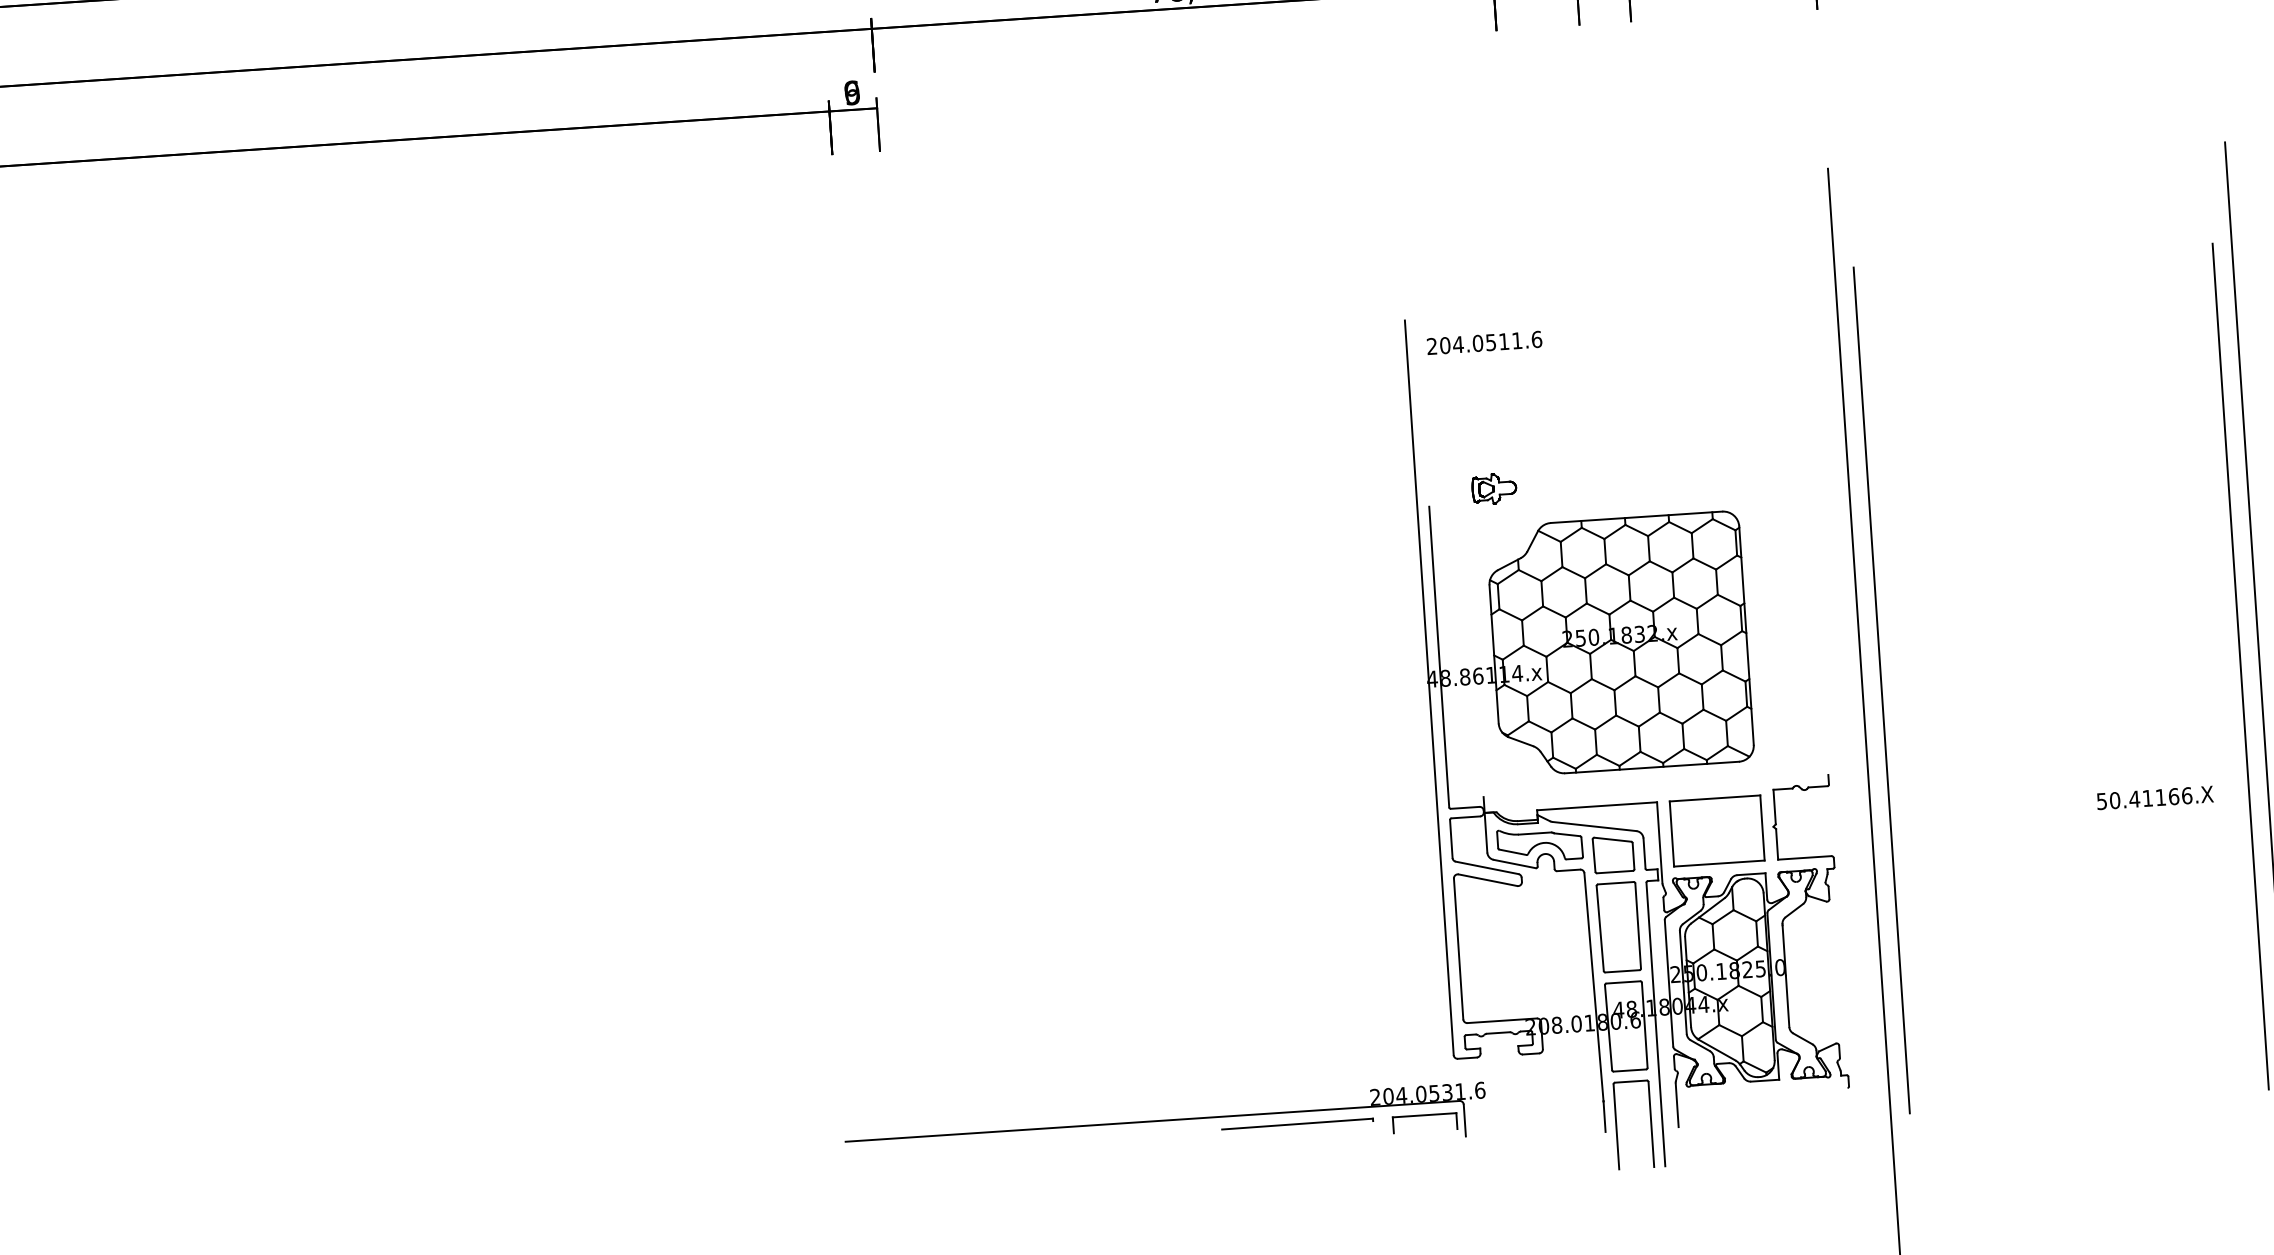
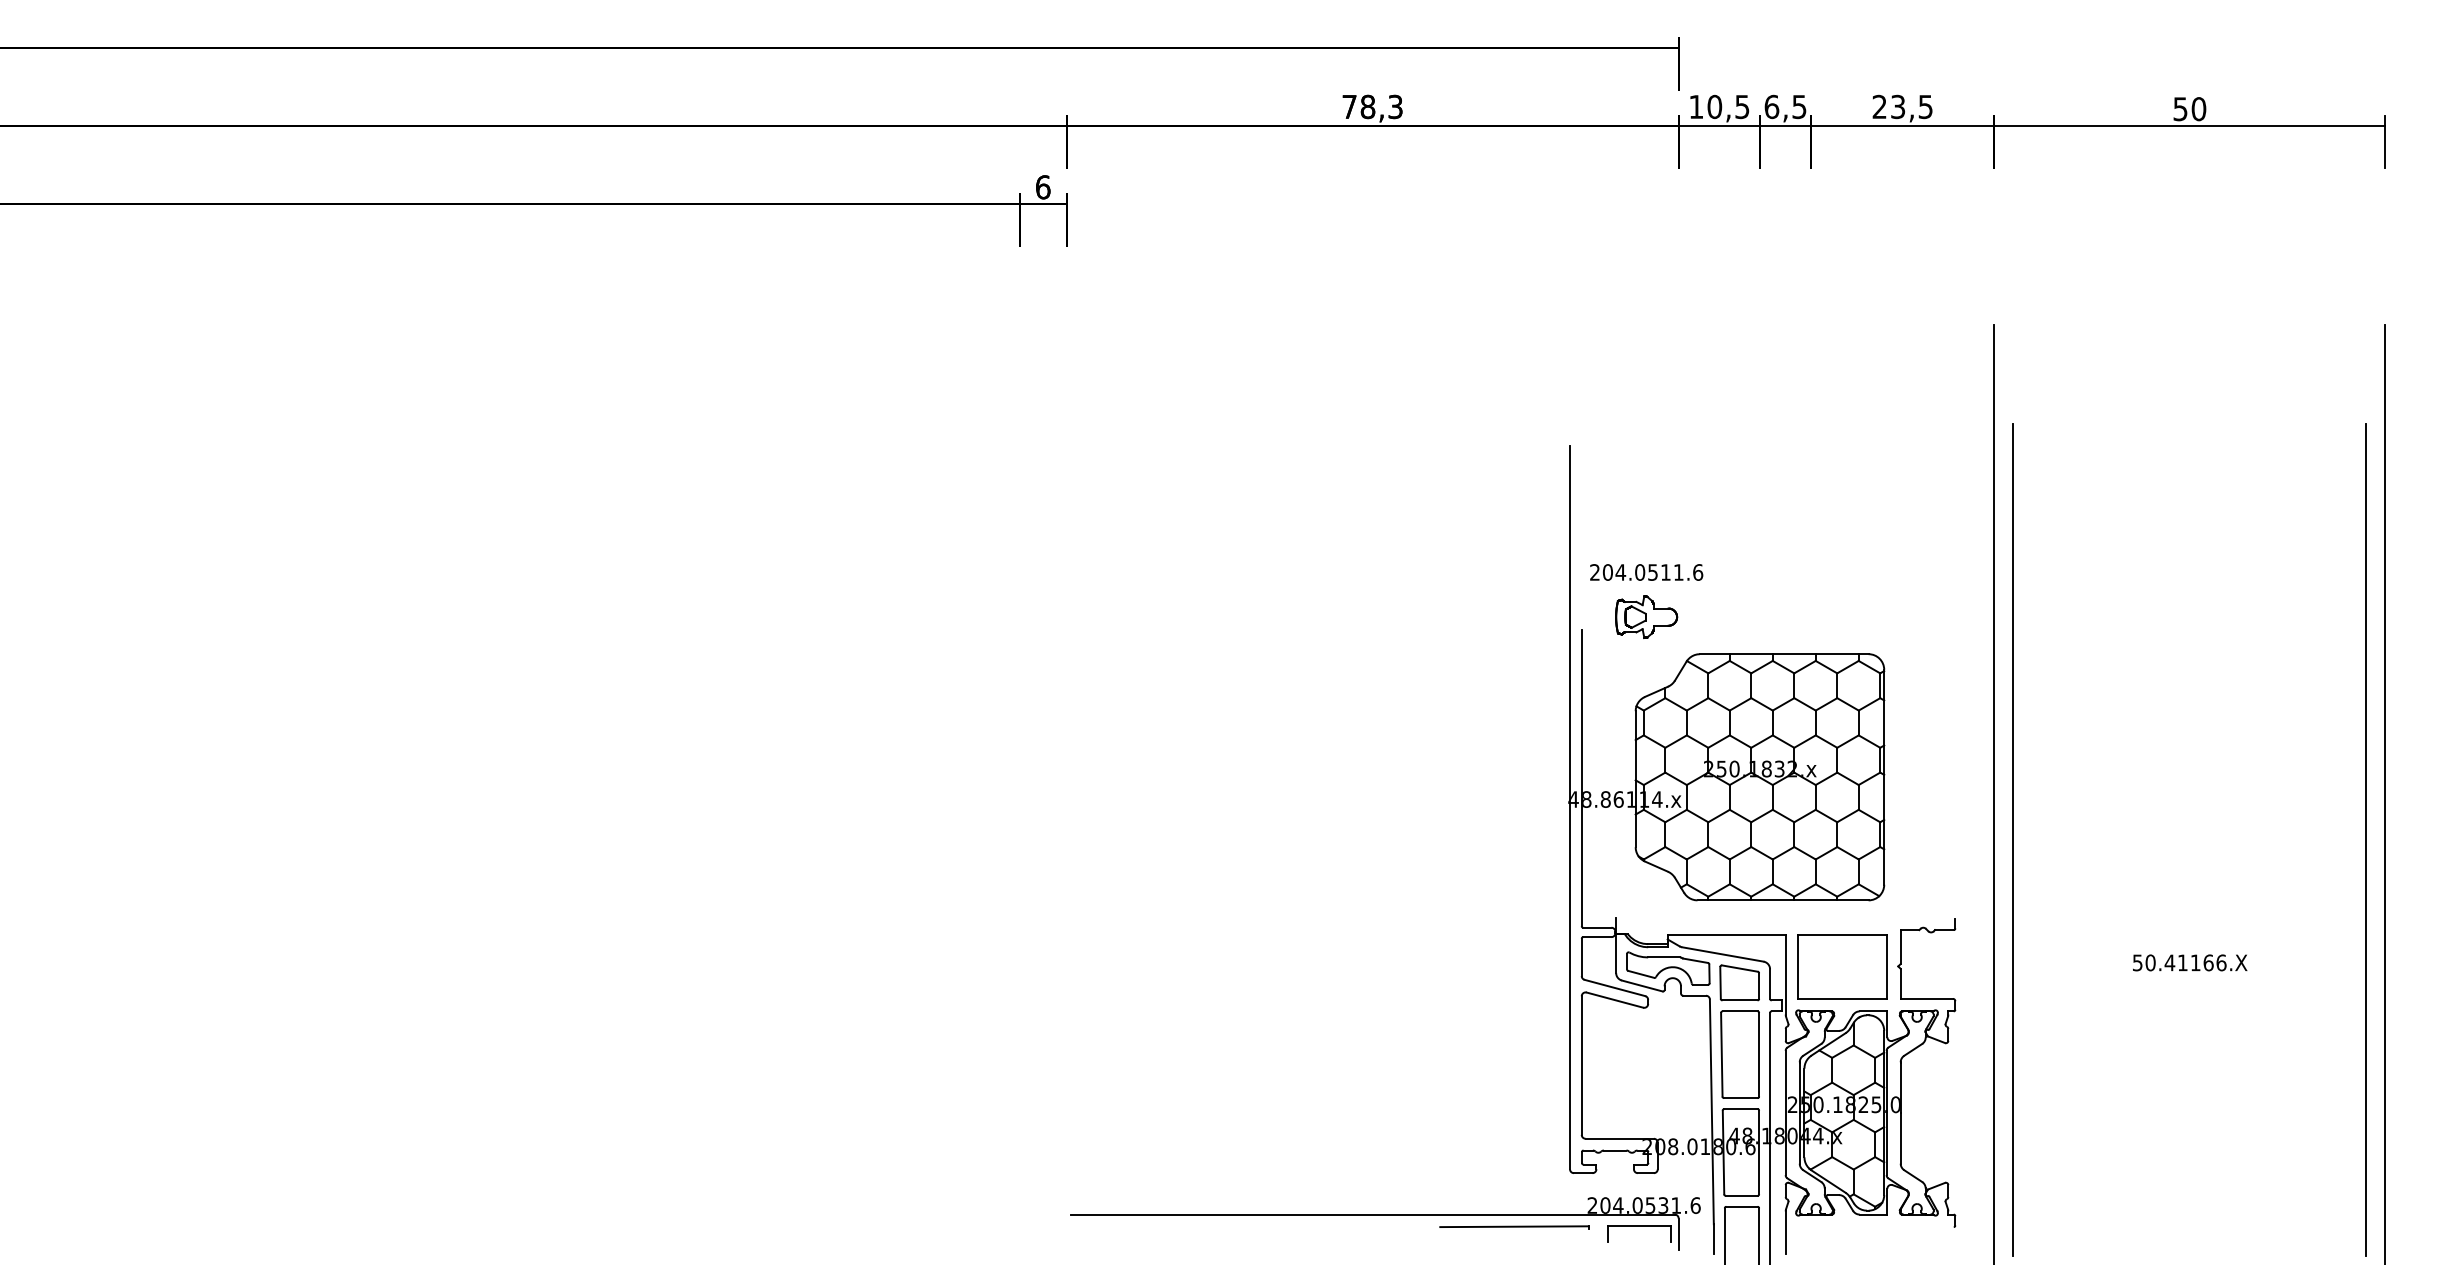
text: (851, 93) -> (1042, 187), 9 -> 6
text: (1484, 343) -> (1646, 572), moved
part: (1494, 488) -> (1646, 616), size x1.43
text: (2155, 797) -> (2190, 962), moved
part: (1165, 1121) -> (1385, 1215), moved

